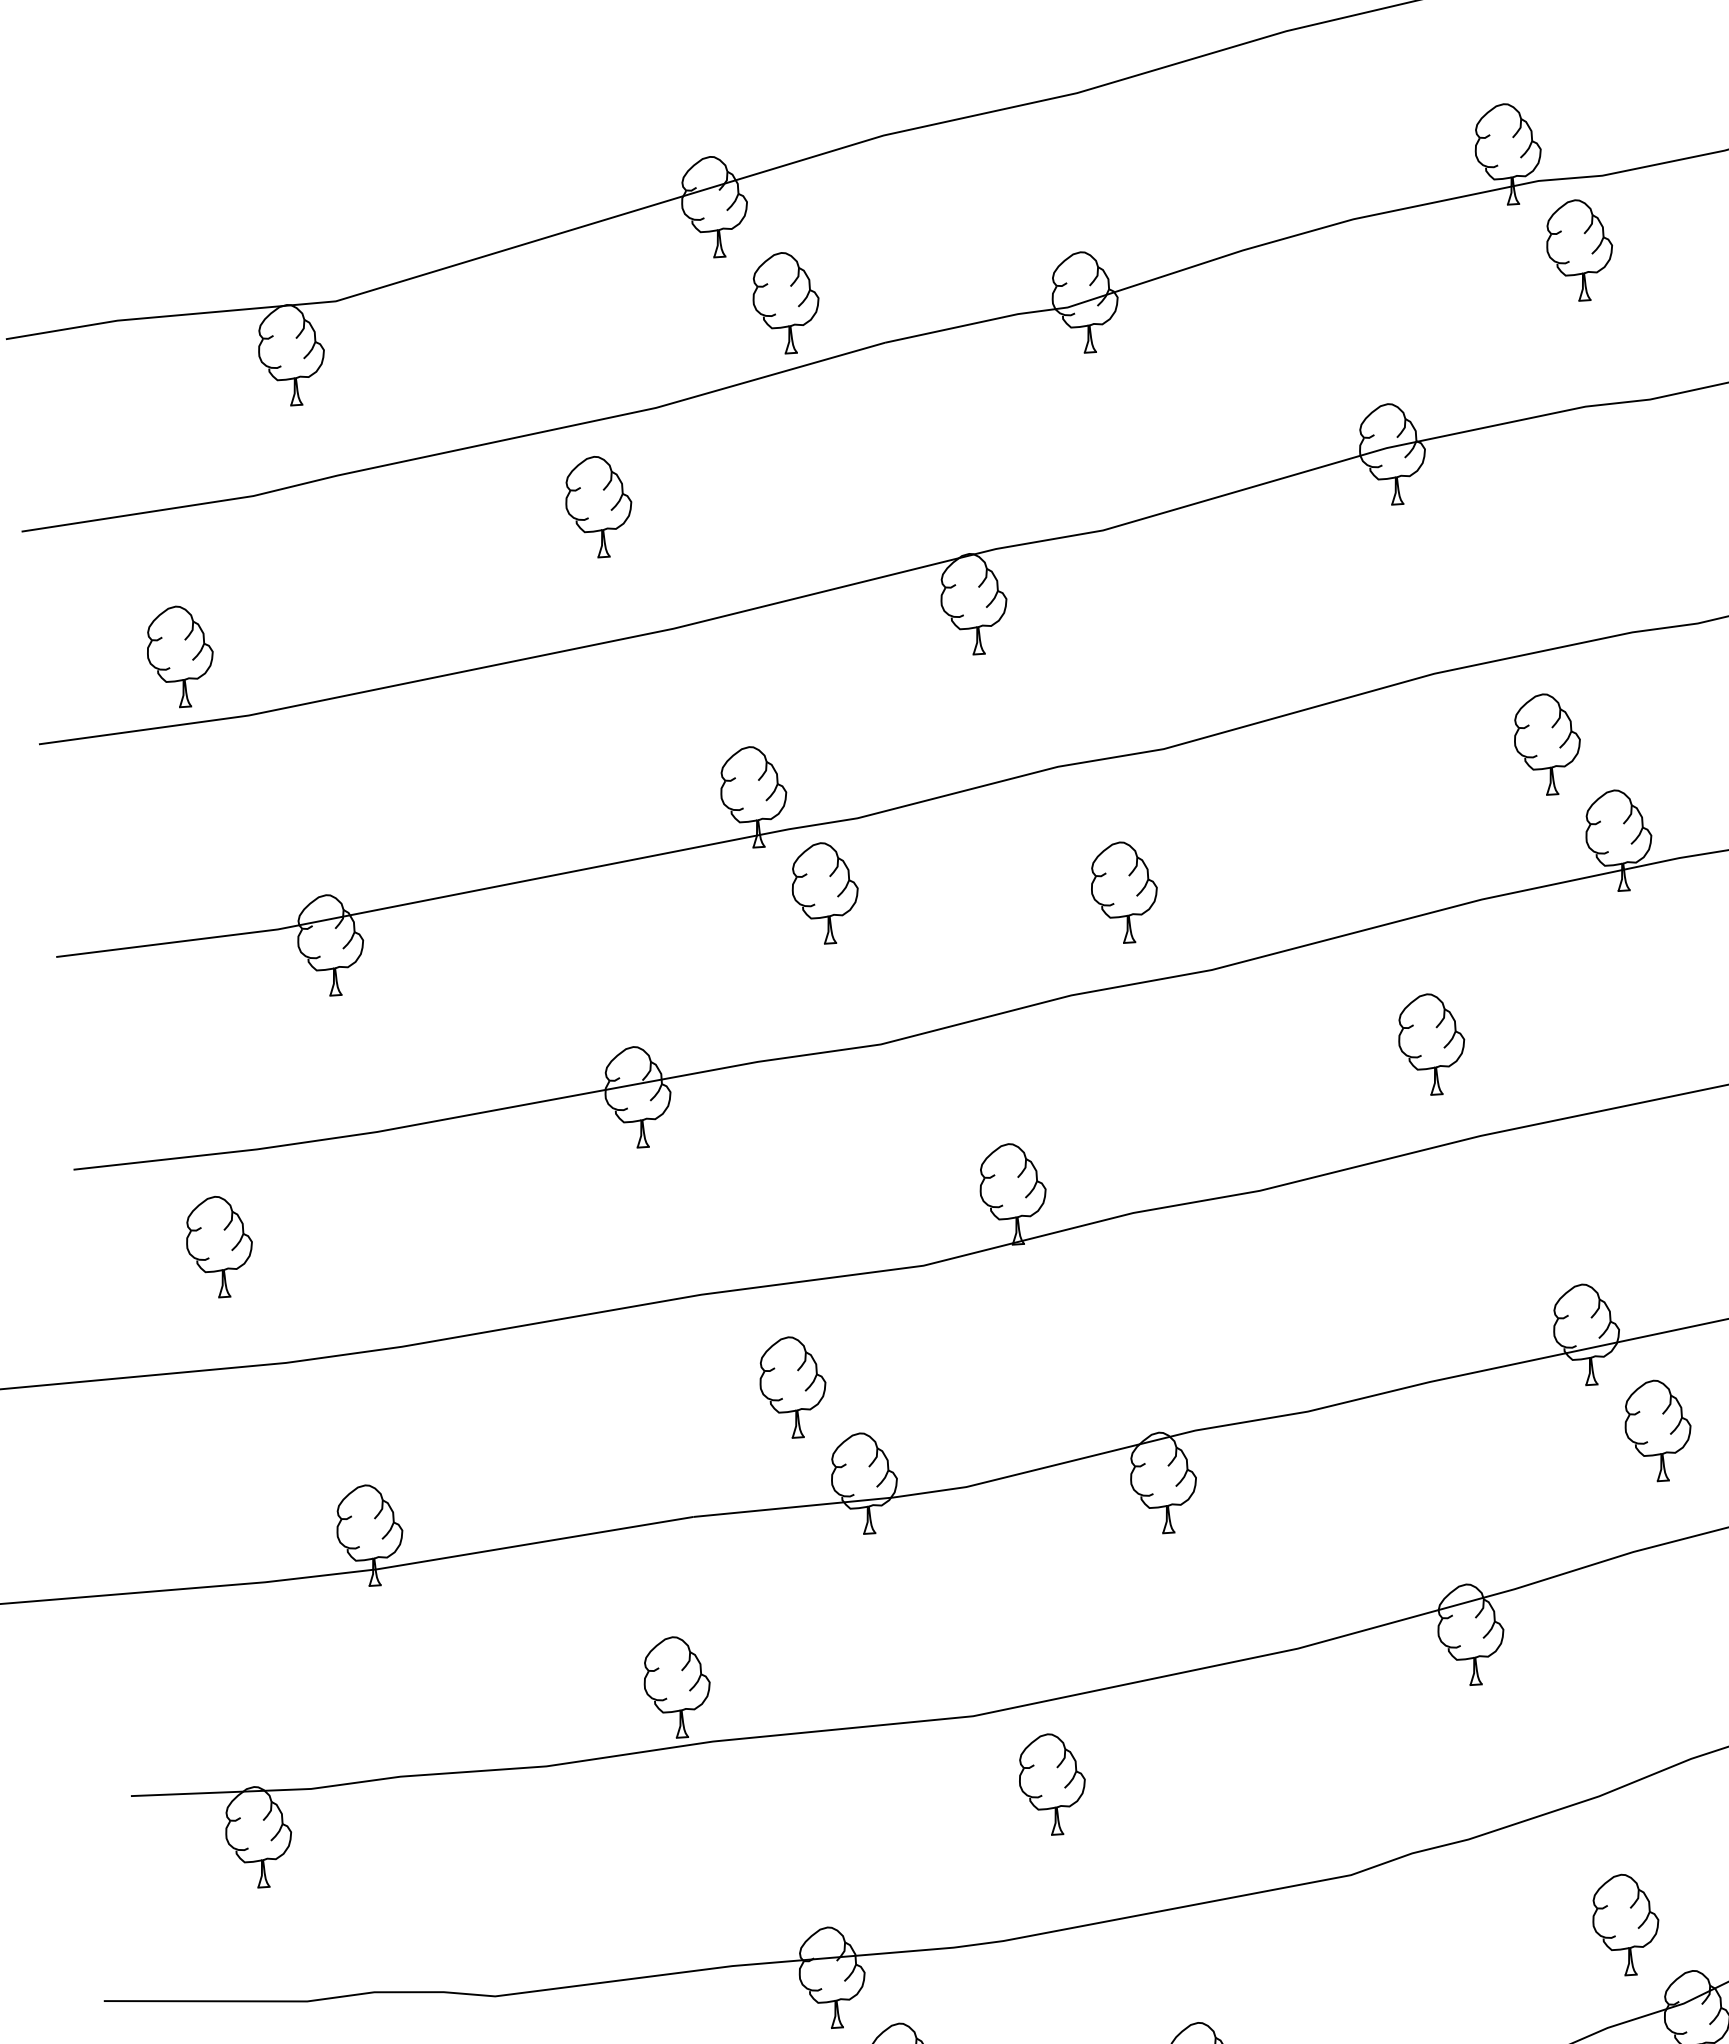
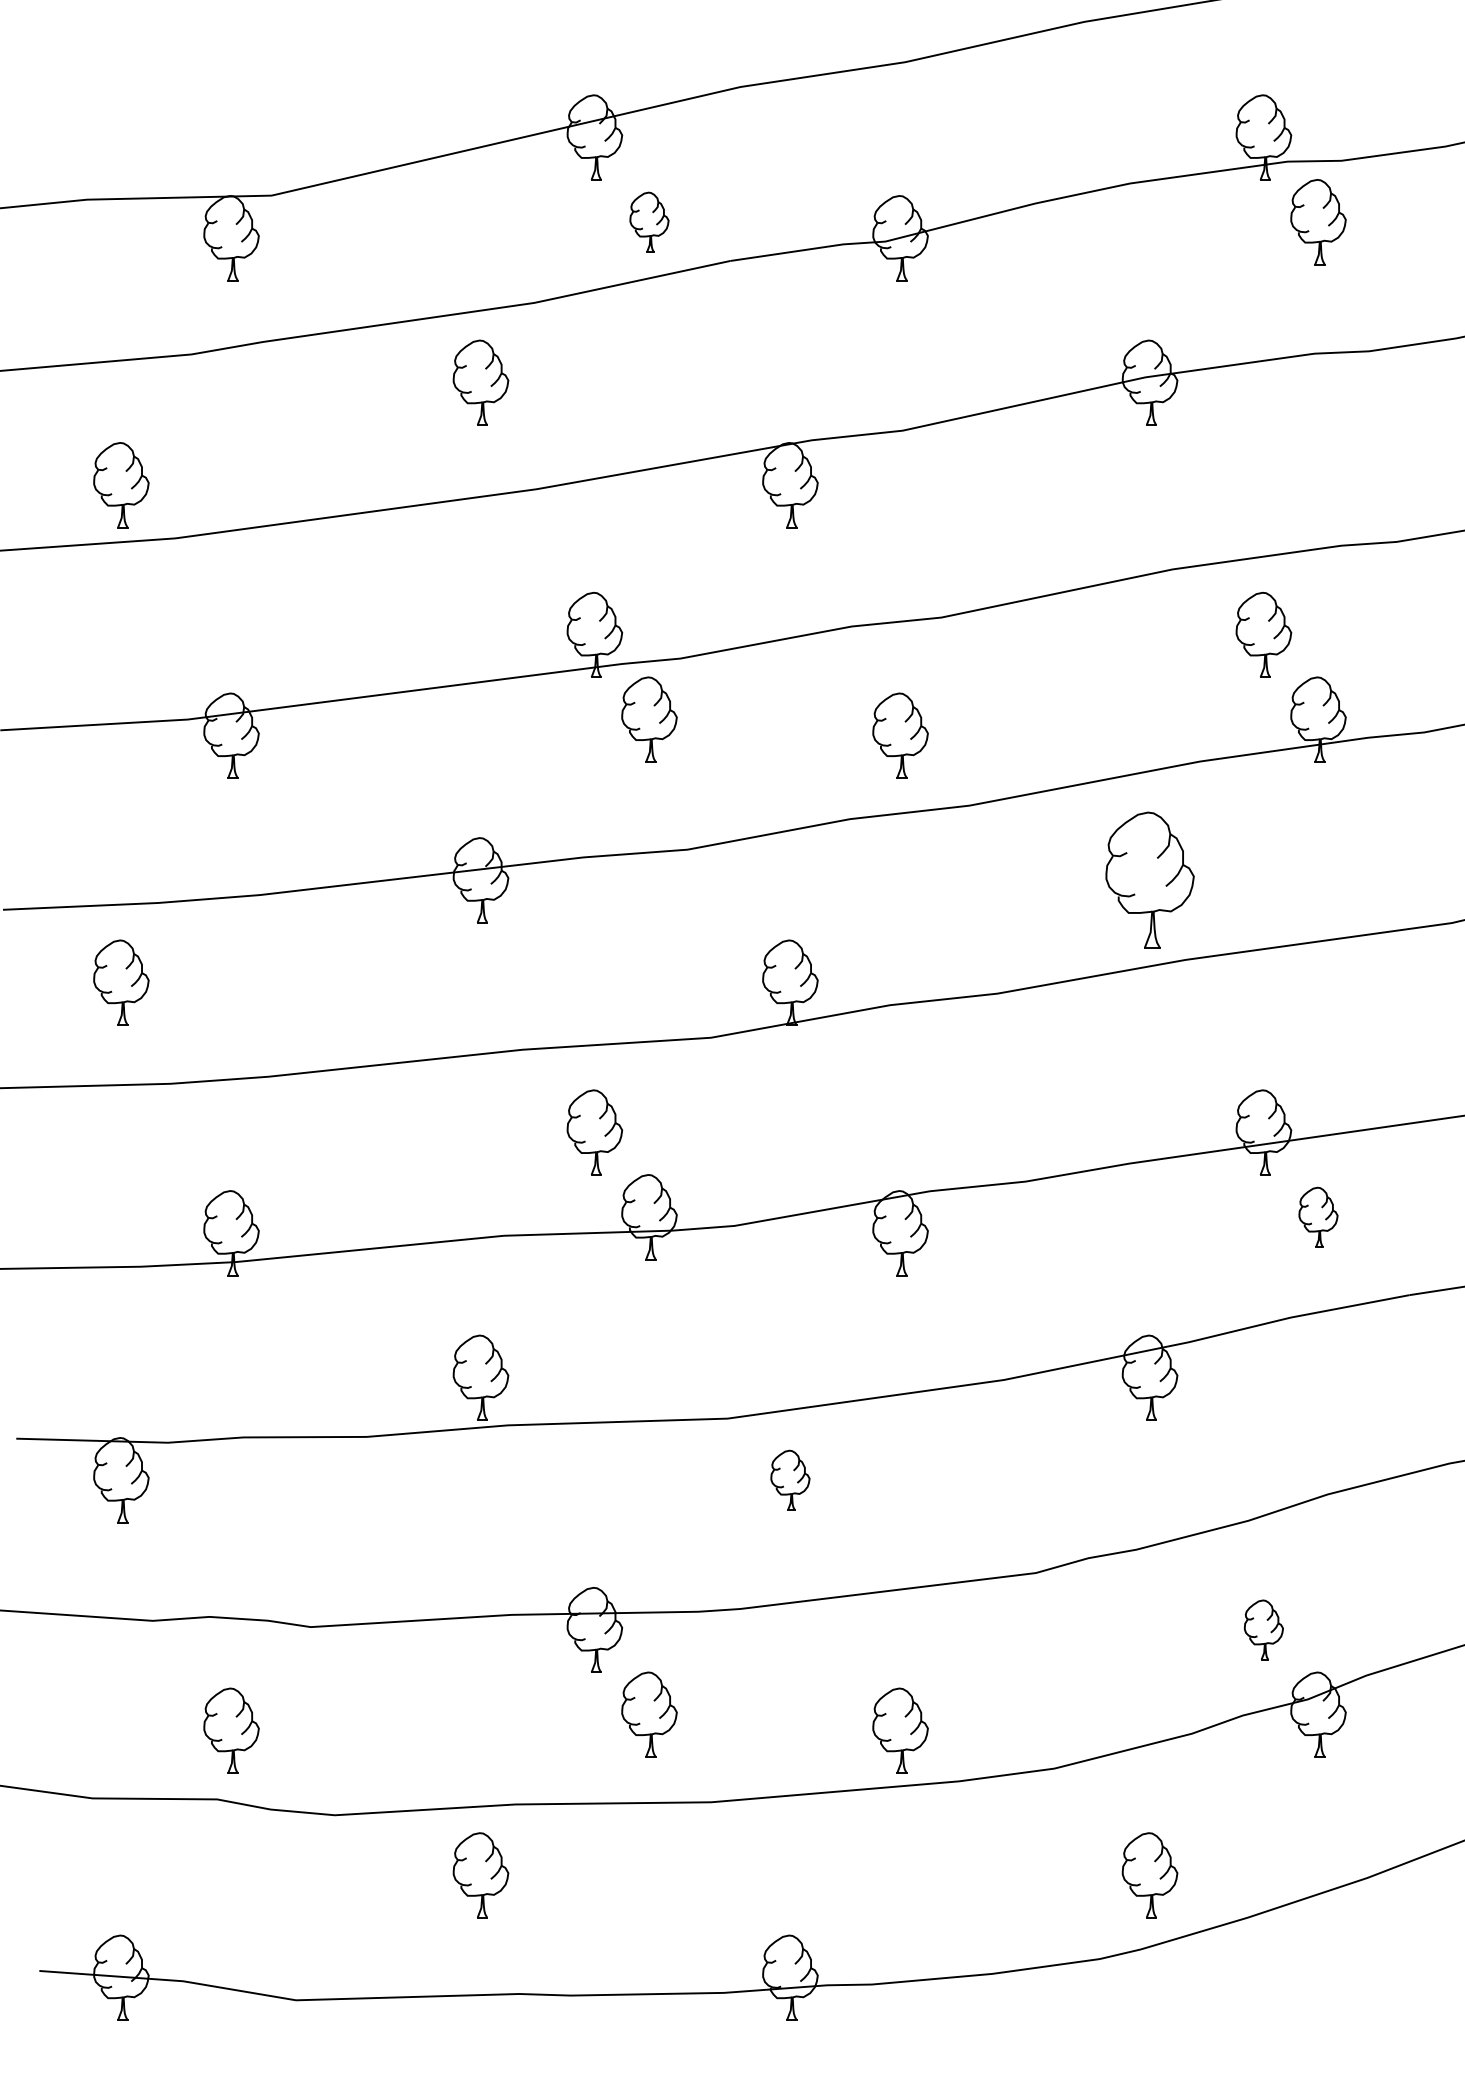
part: (786, 303) -> (649, 222), size x0.7
part: (1431, 1044) -> (1149, 880), size x1.6
part: (1658, 1431) -> (1318, 1217), size x0.7
part: (1052, 1784) -> (790, 1480), size x0.7
part: (1625, 1924) -> (1263, 1629), size x0.7

